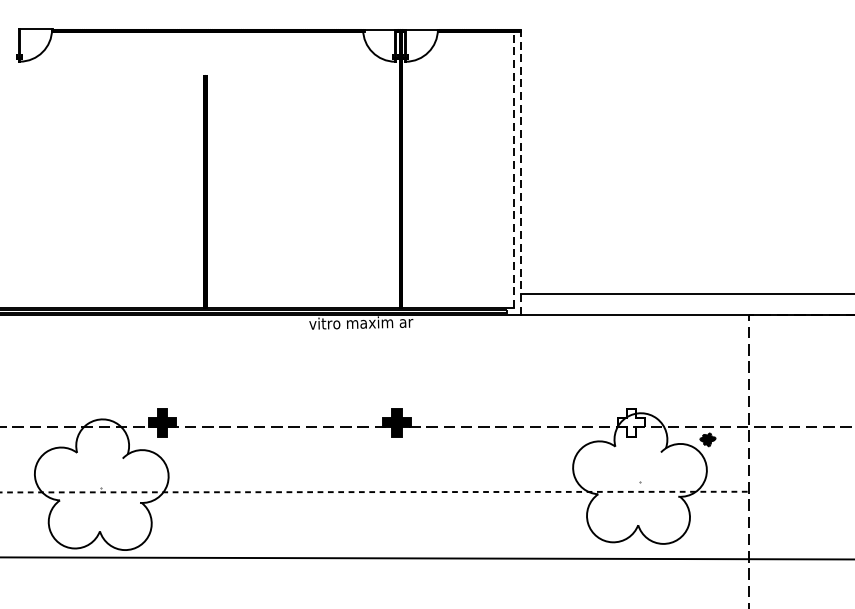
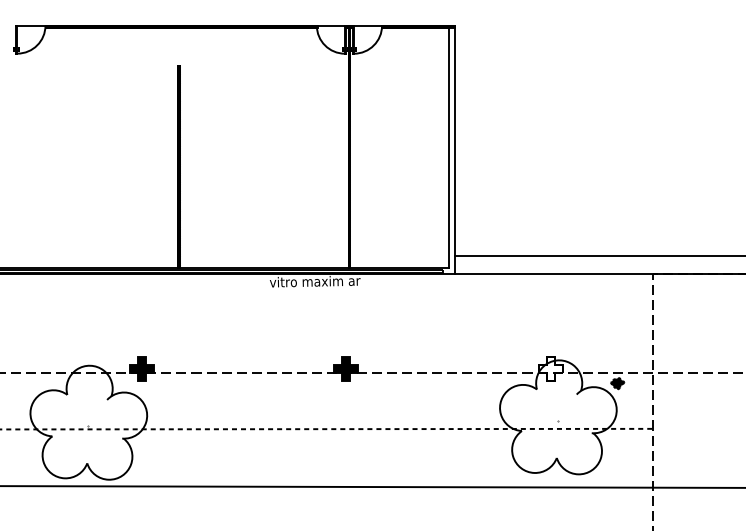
line: (514, 169) -> (448, 147), dashed -> solid
line: (520, 171) -> (454, 149), dashed -> solid

